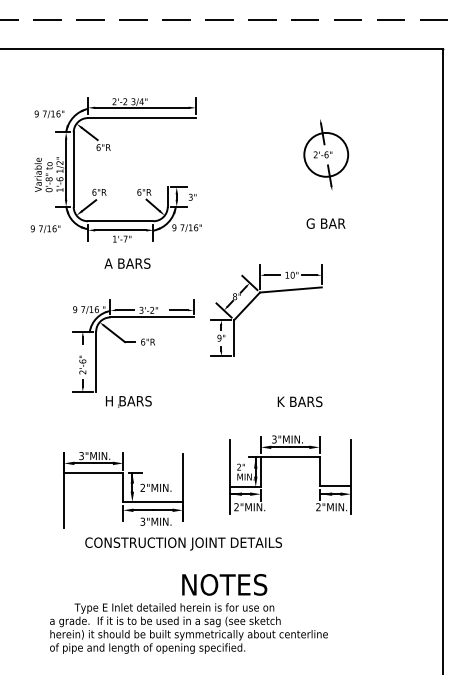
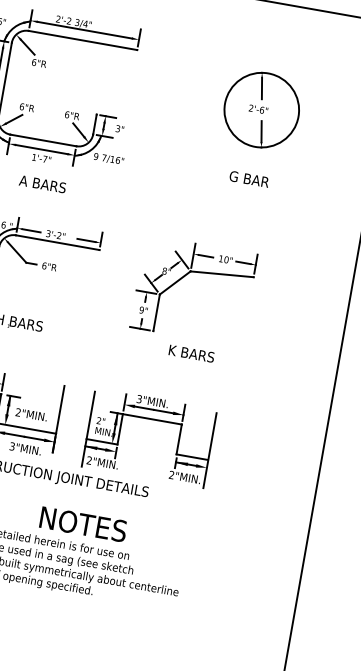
circle: (325, 154) -> (261, 109), size x1.67
part: (252, 302) -> (181, 280), moved
part: (290, 457) -> (152, 420), moved

